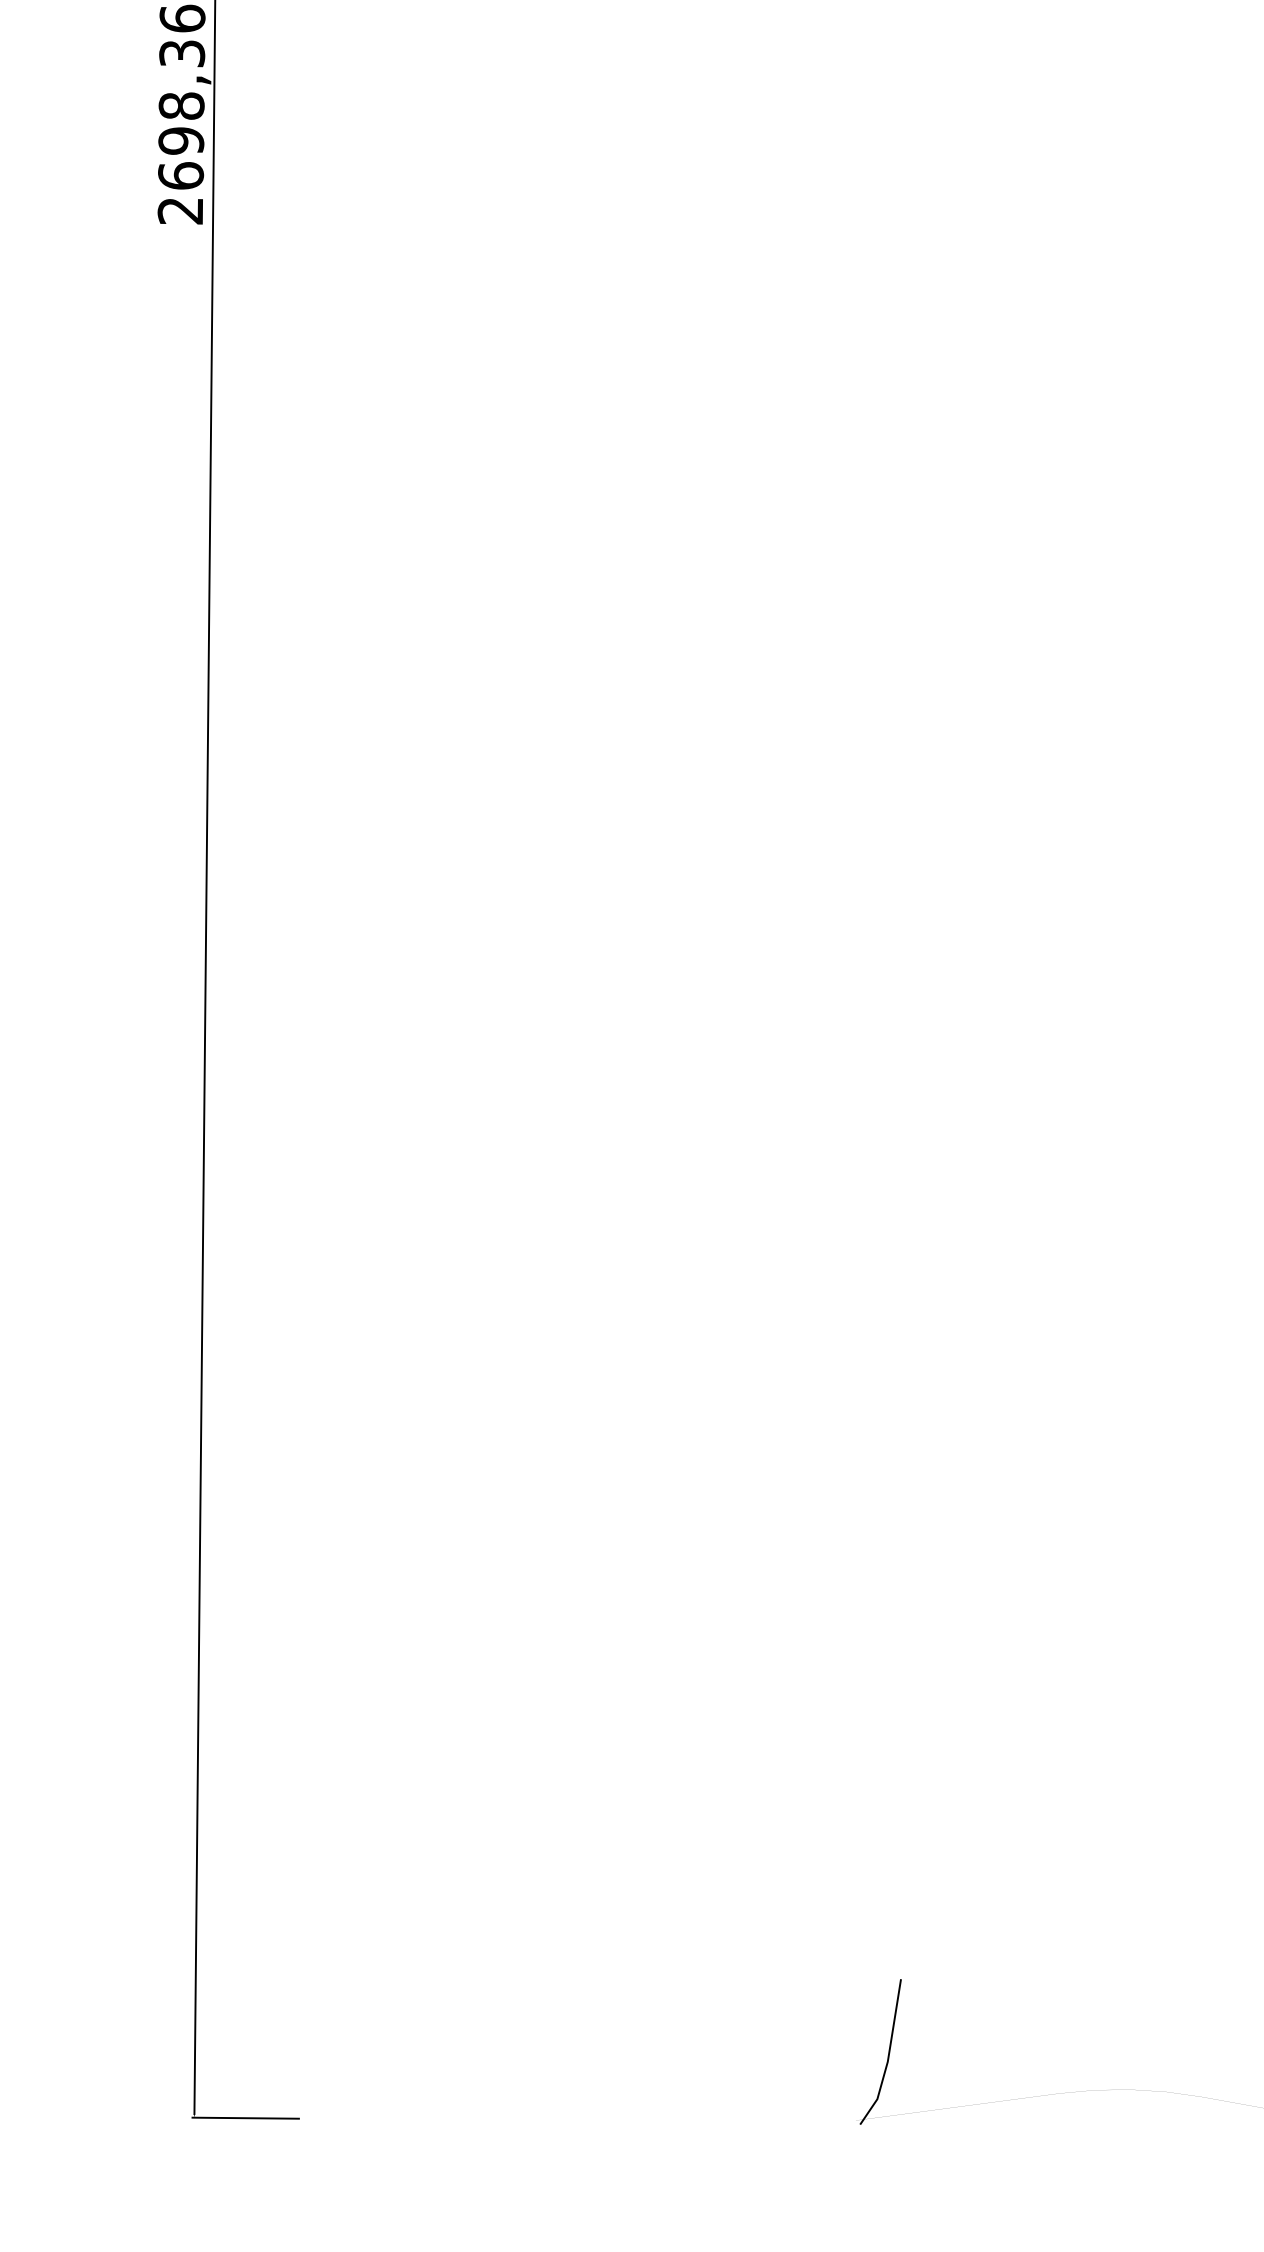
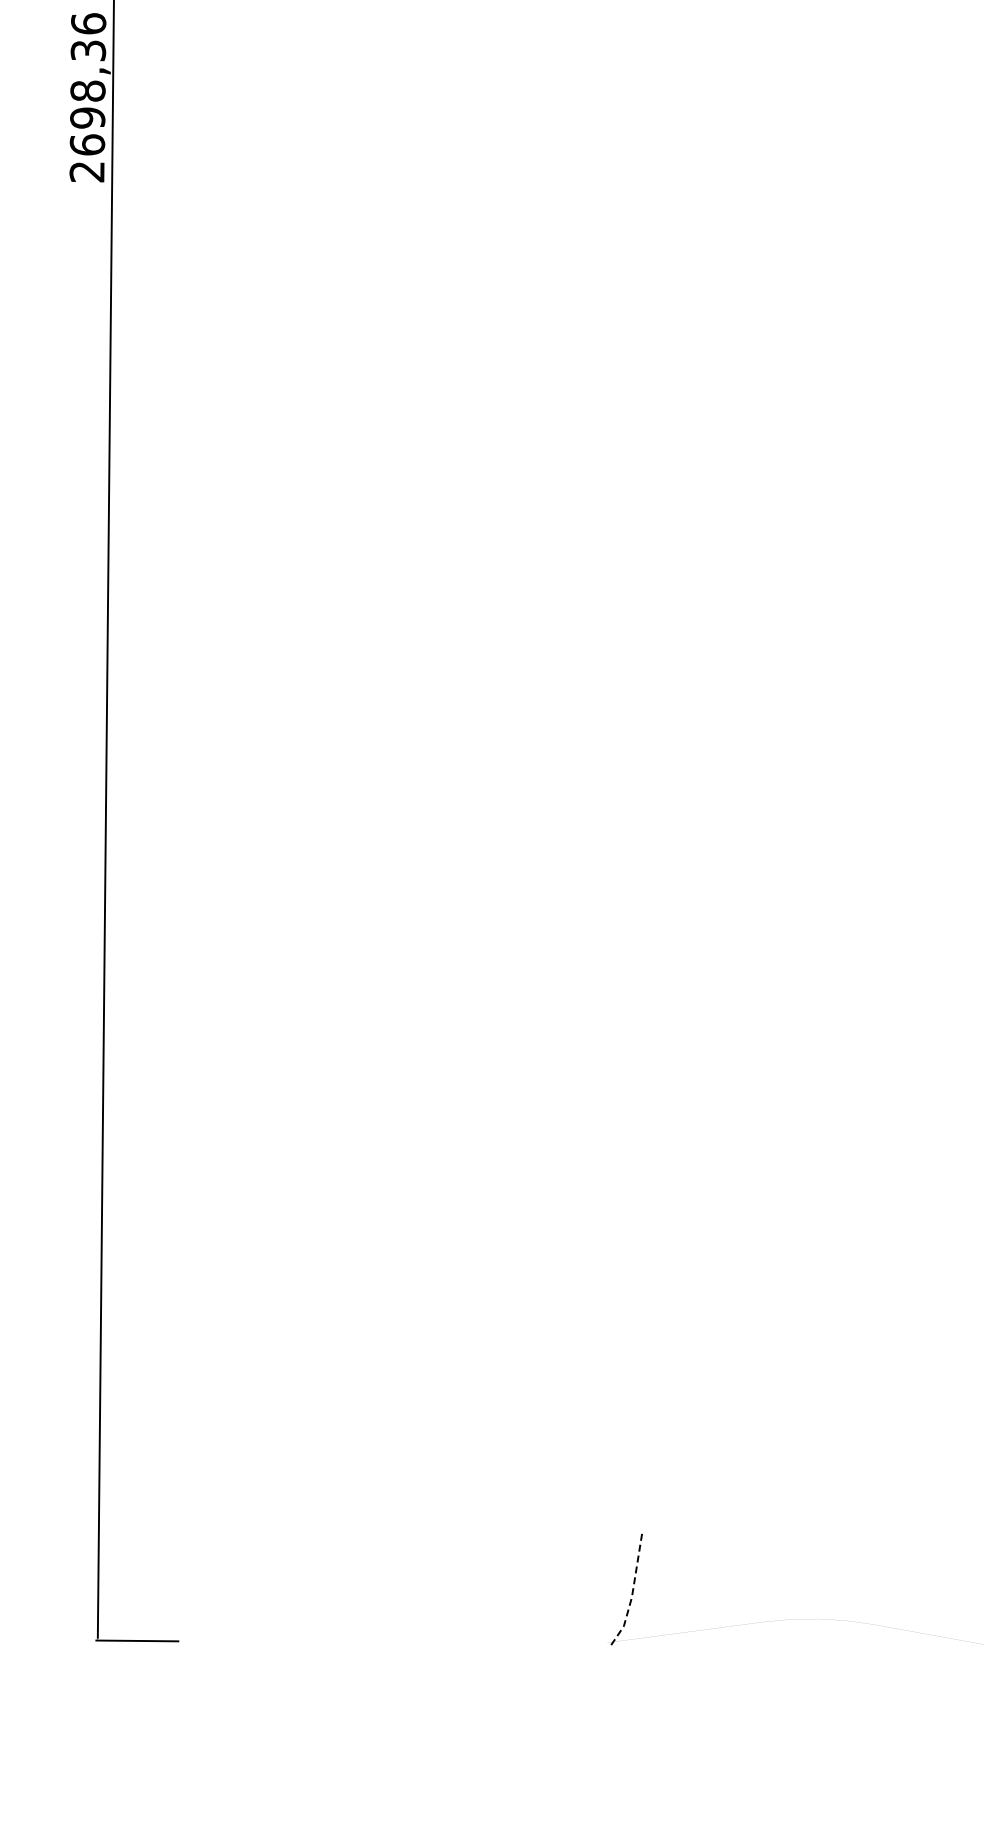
line: (888, 2056) -> (632, 1593), solid -> dashed

